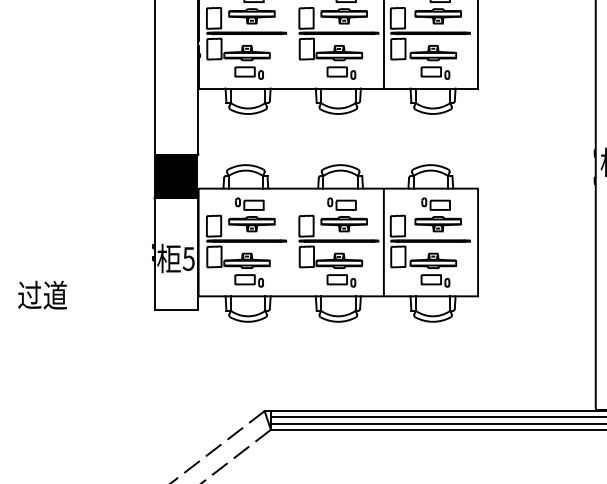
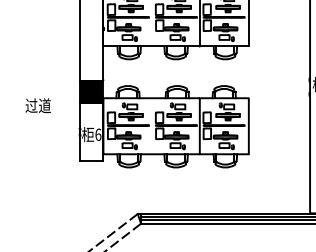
text: (189, 258) -> (98, 134), 5 -> 6
text: (41, 294) -> (37, 105), moved

